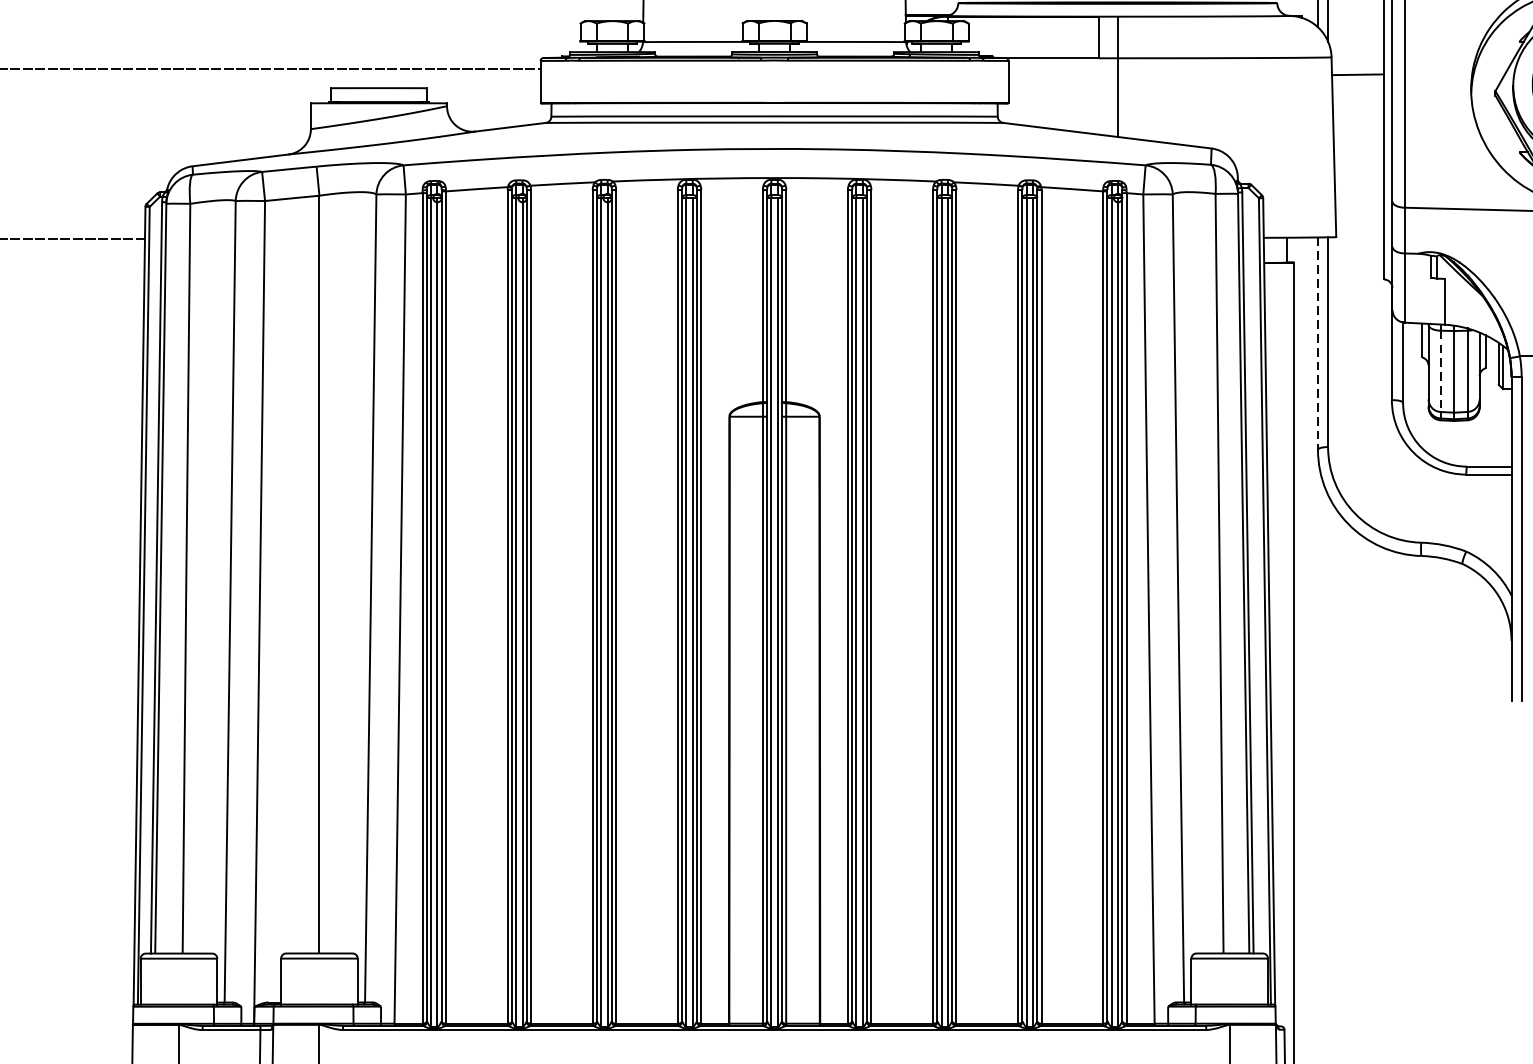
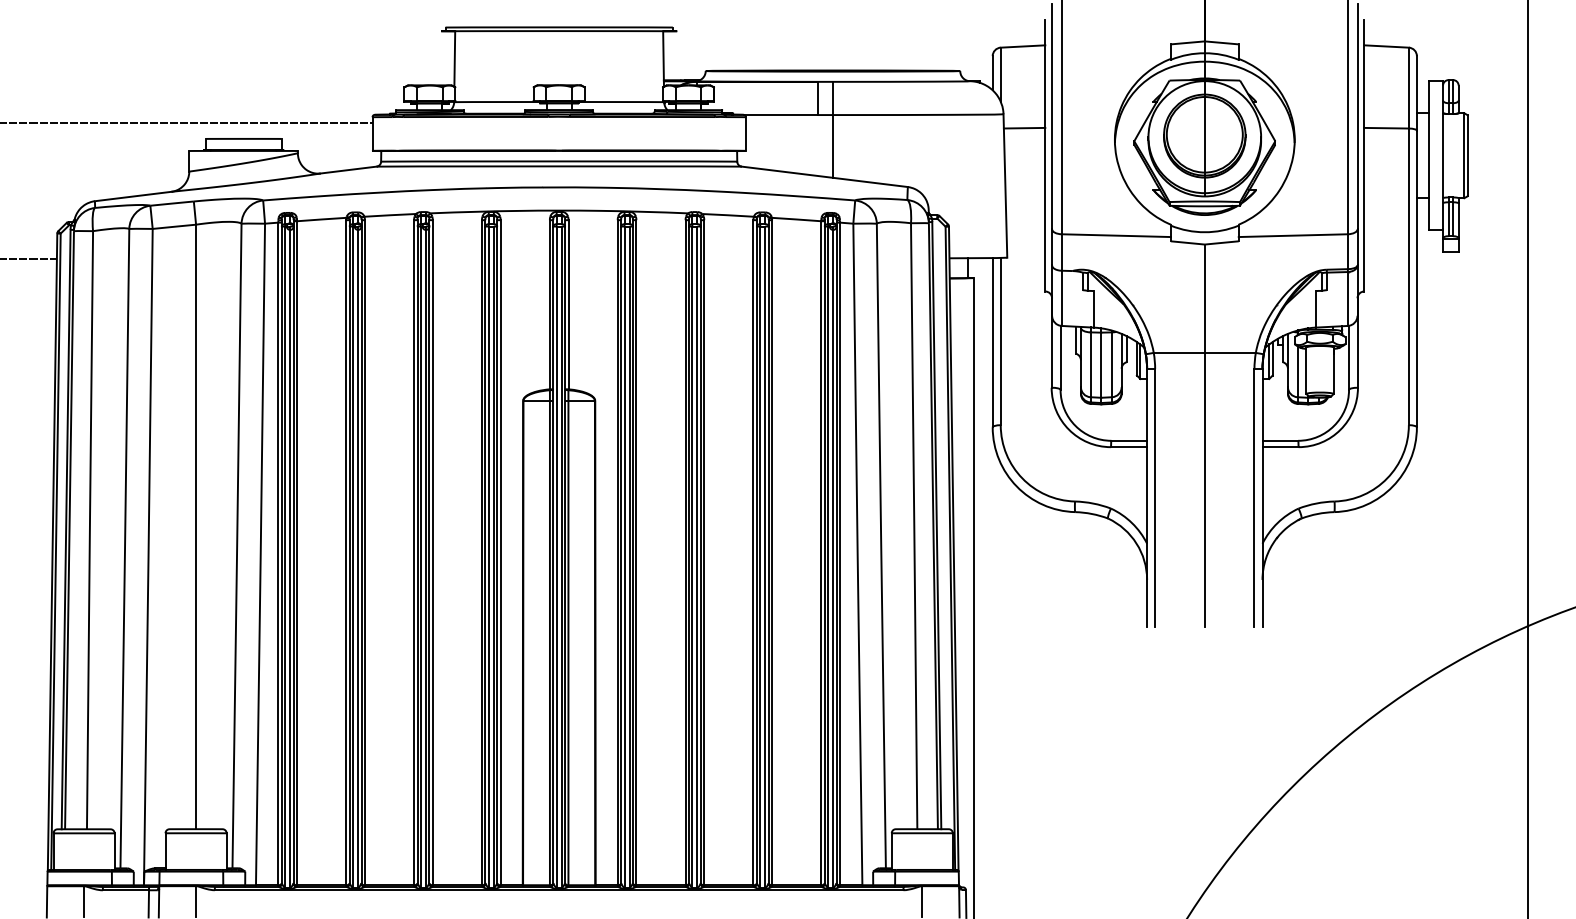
line: (1317, 343) -> (992, 342), dashed -> solid
line: (1440, 372) -> (1090, 365), dashed -> solid

